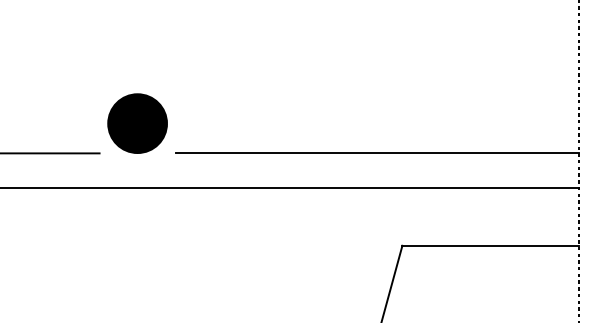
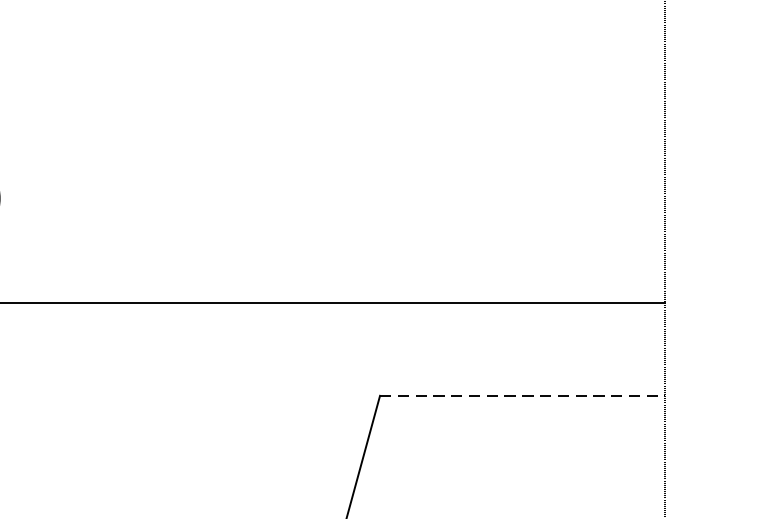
line: (377, 153) -> (339, 246), removed
line: (491, 245) -> (523, 395), solid -> dashed

